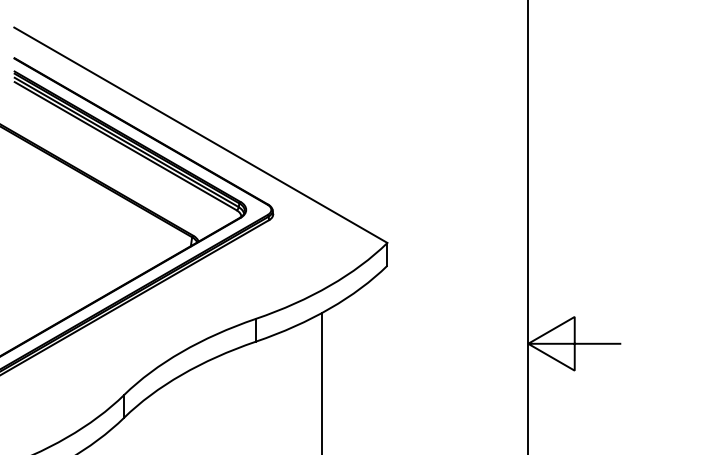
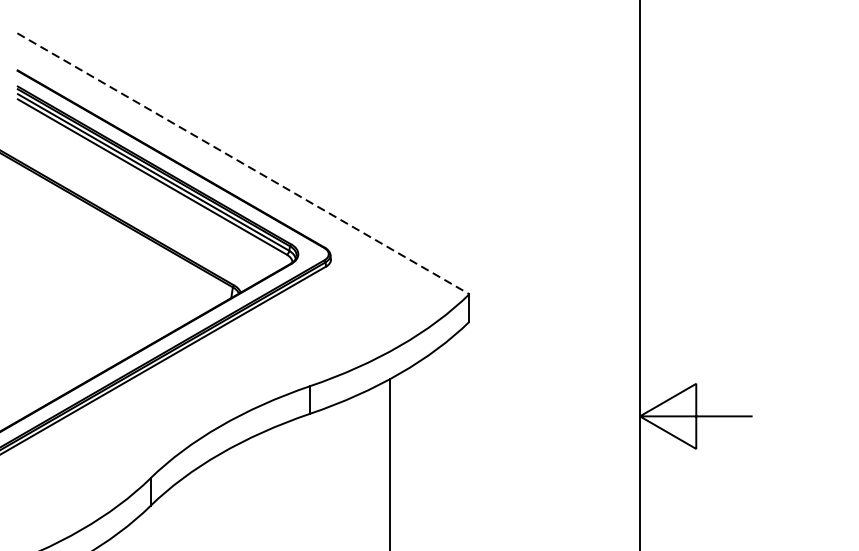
line: (201, 135) -> (244, 164), solid -> dashed

